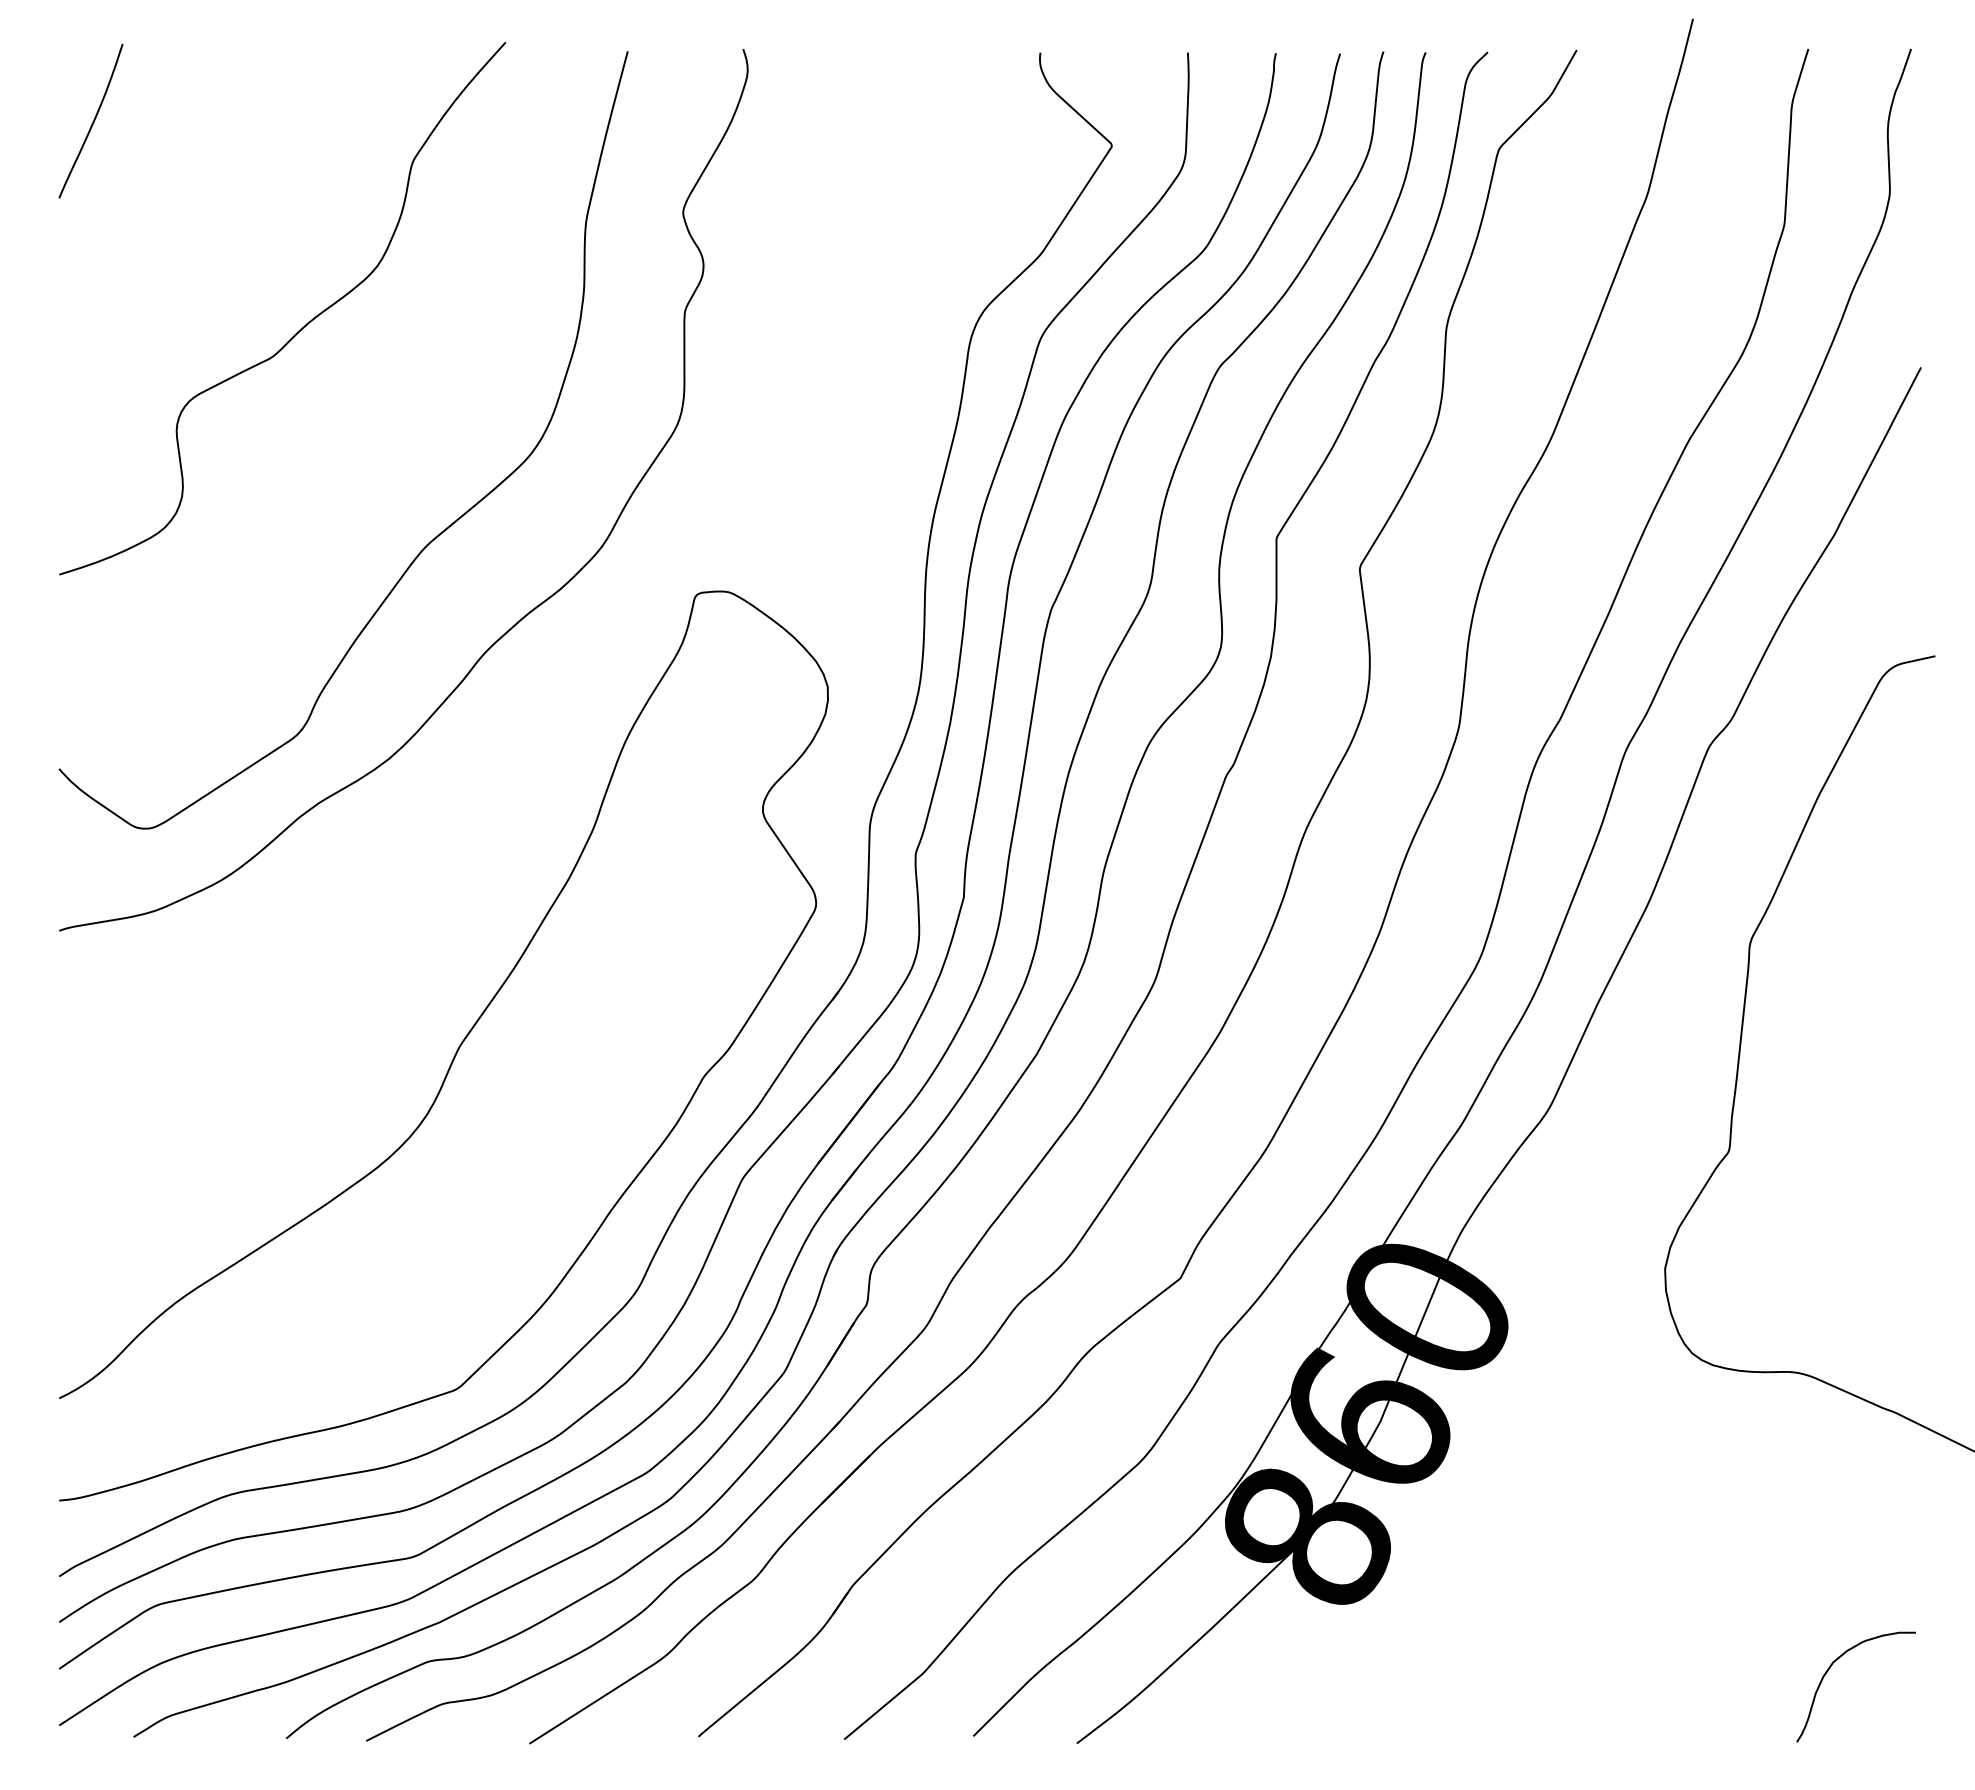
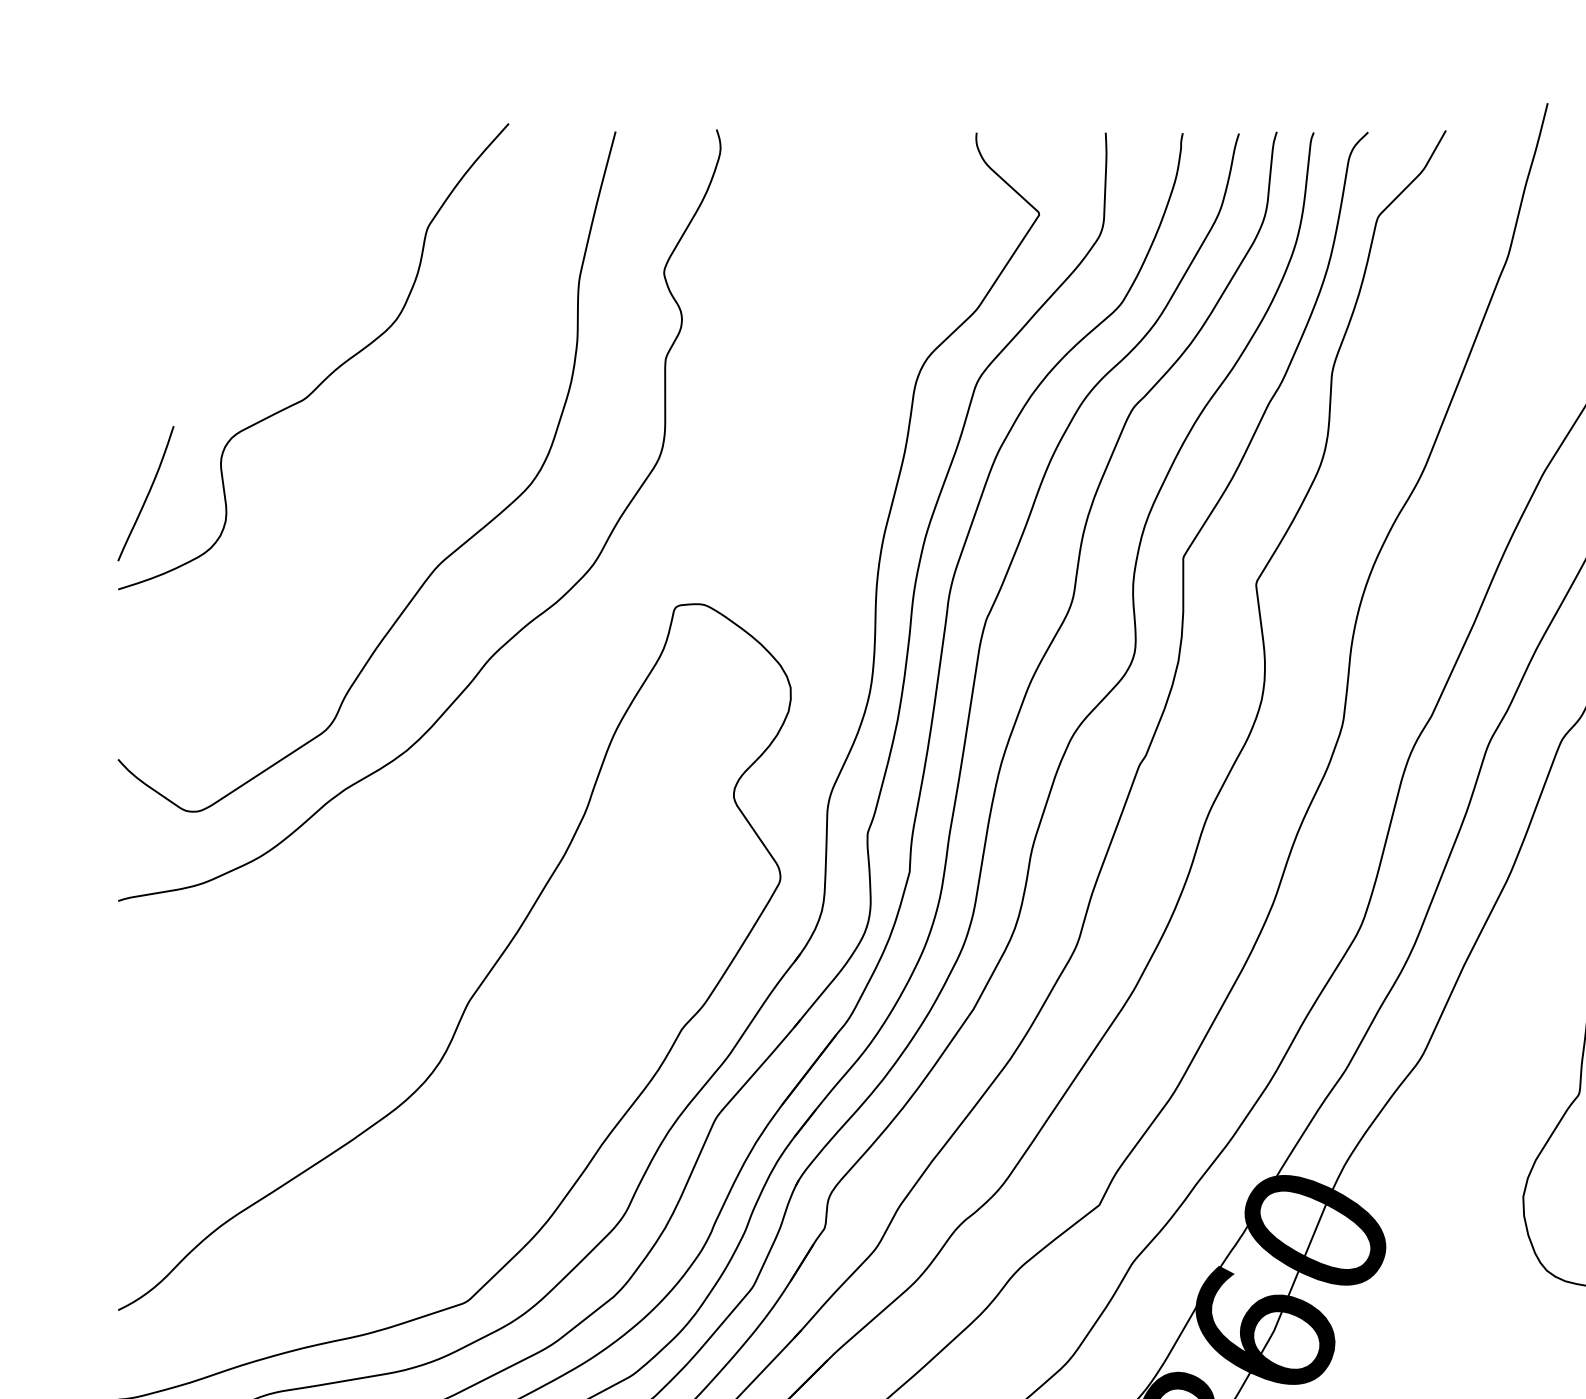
curve: (92, 121) -> (147, 493), moved

